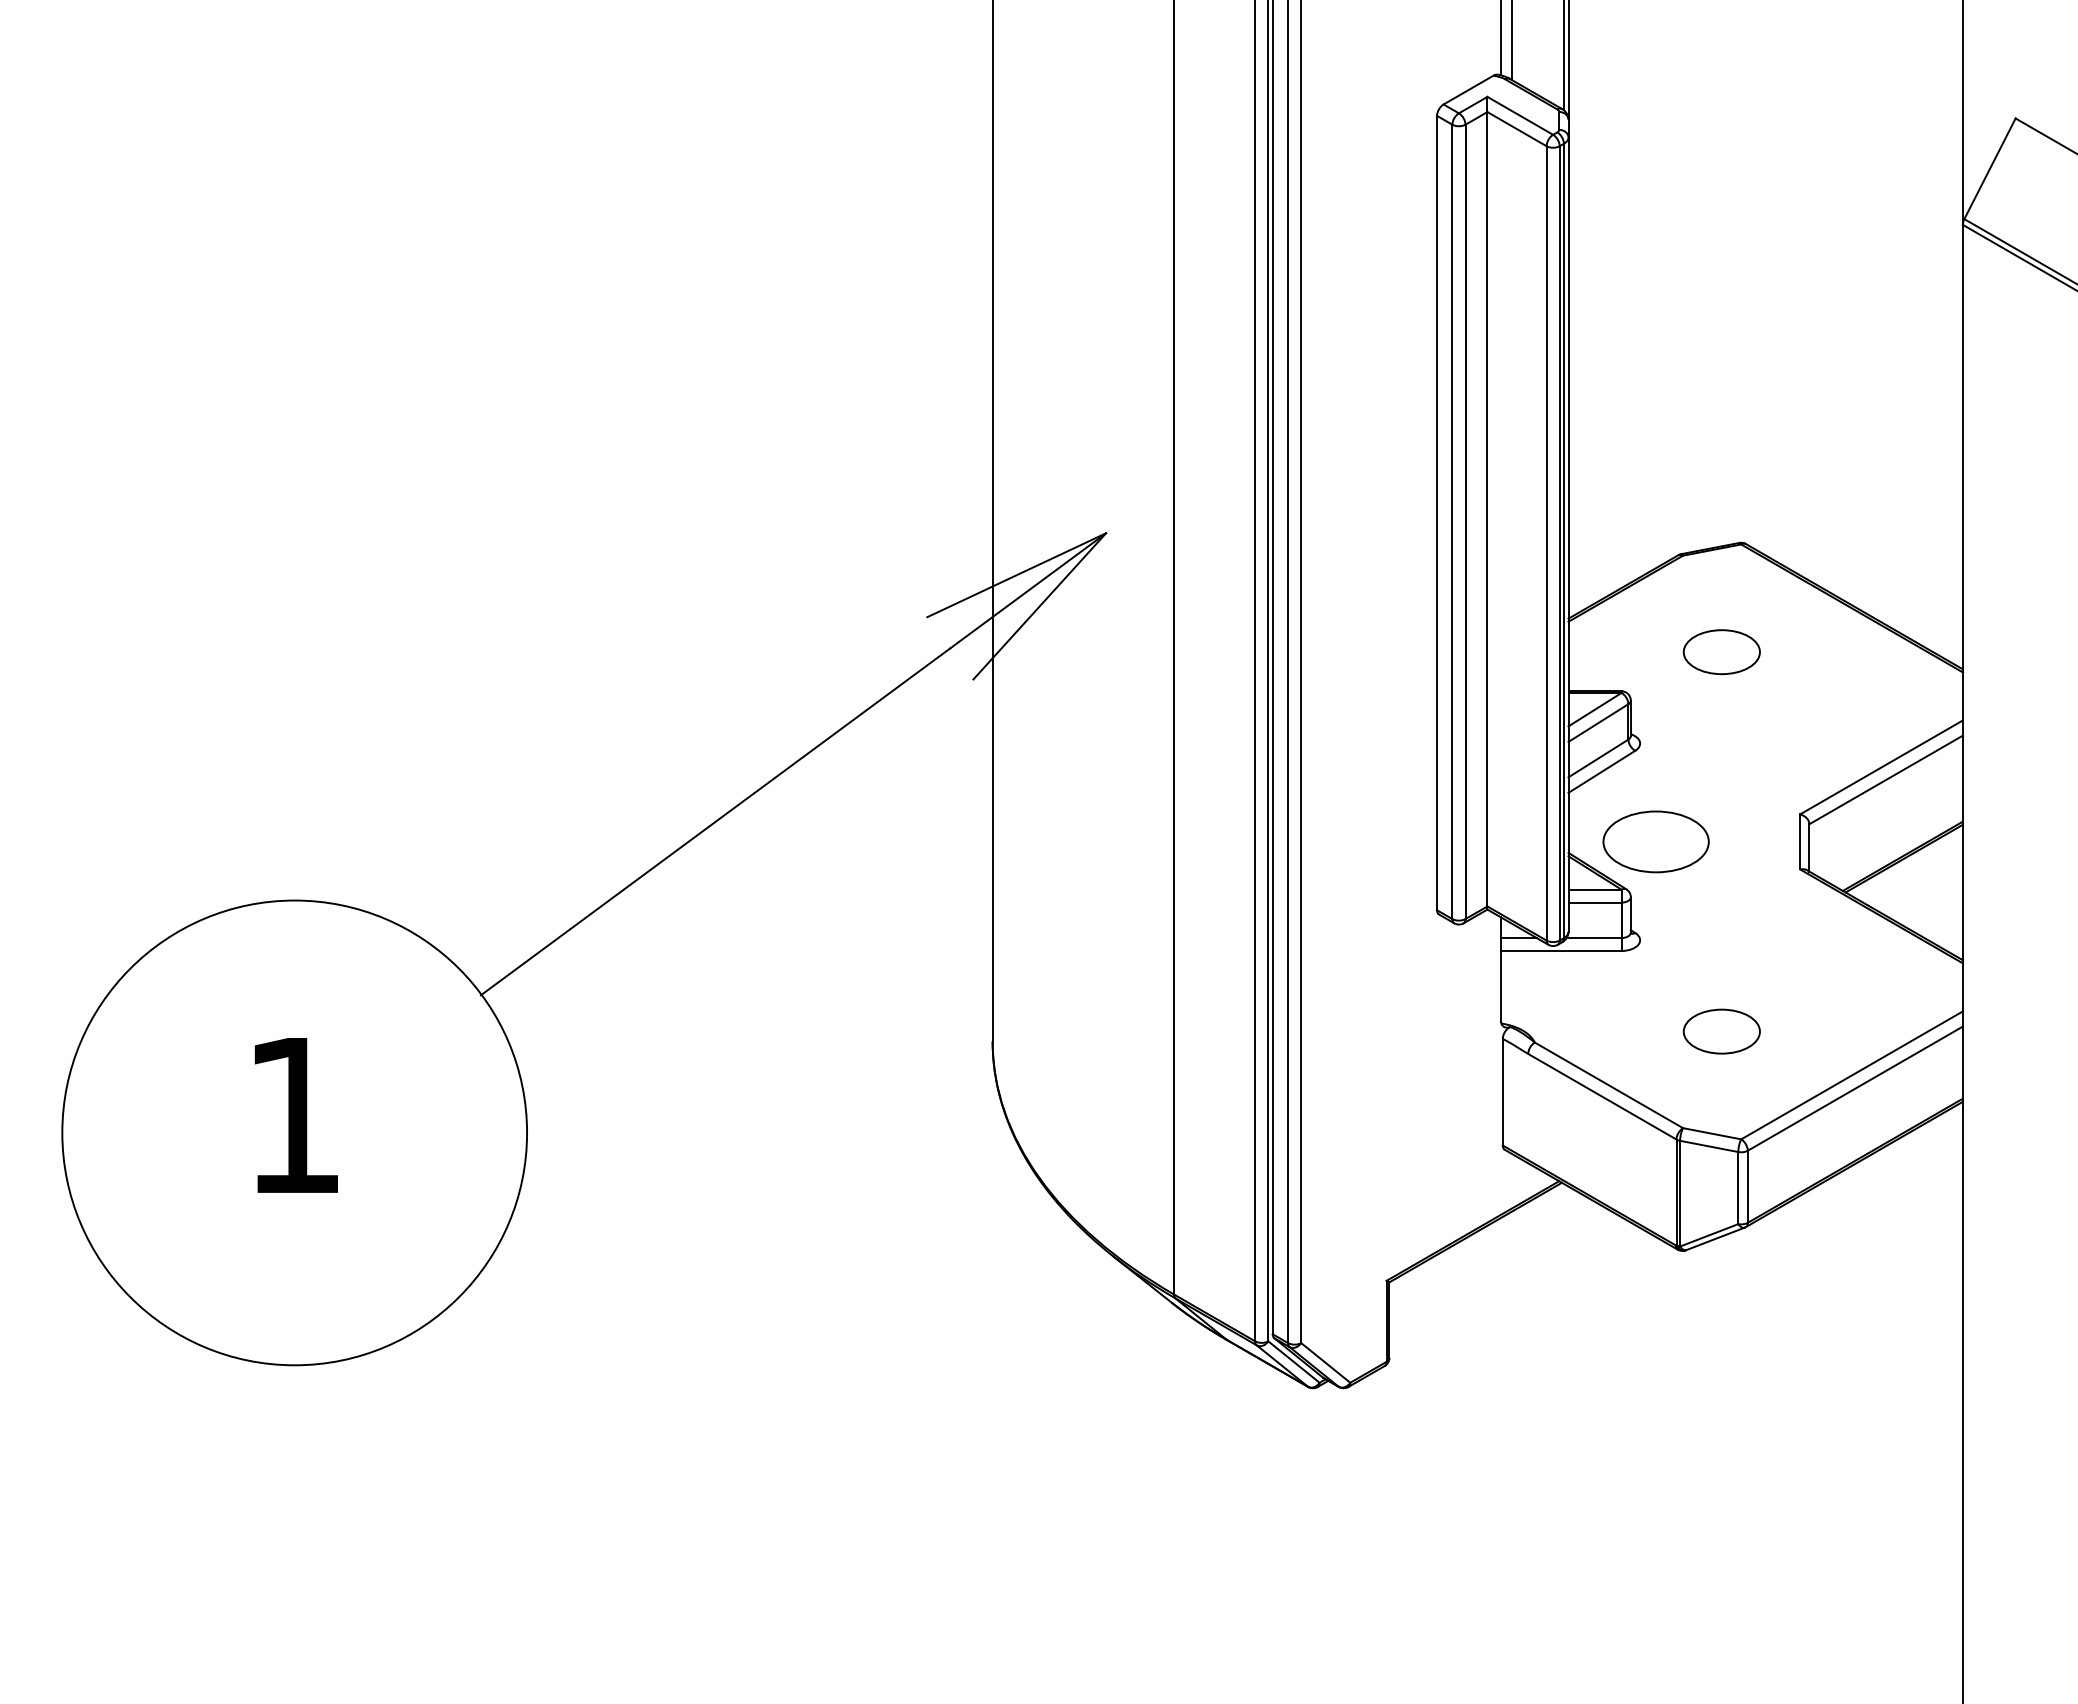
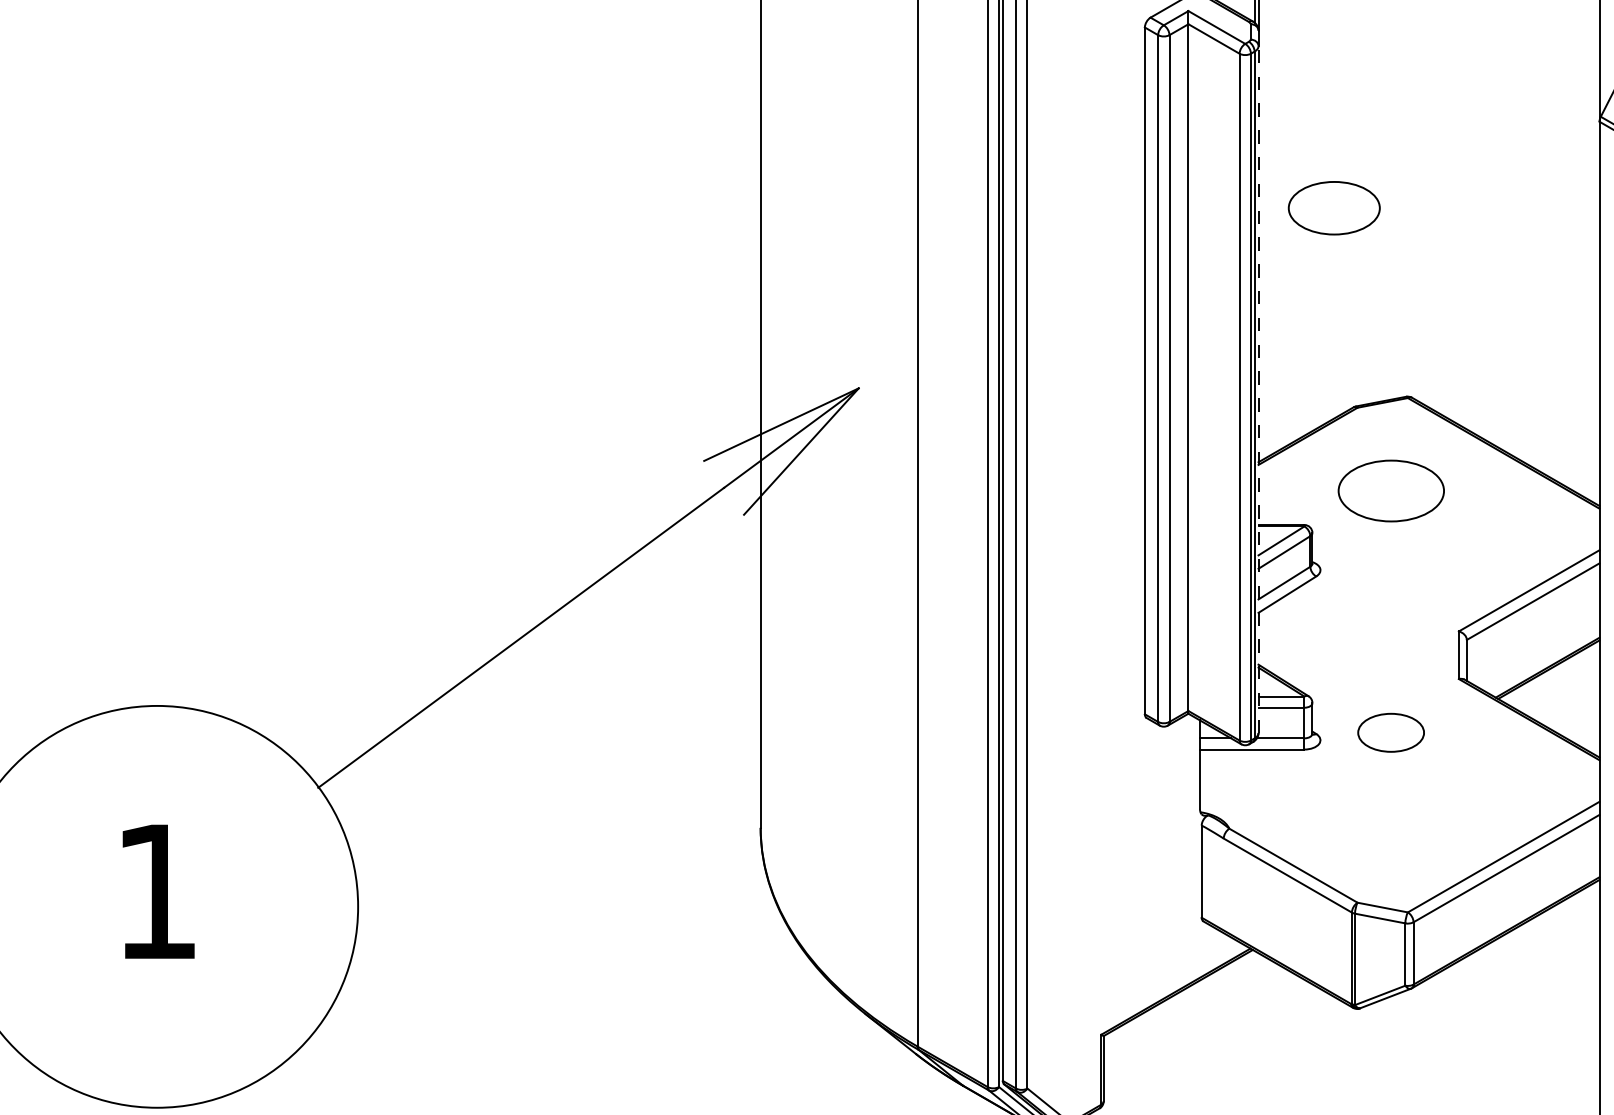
line: (1568, 534) -> (1258, 389), solid -> dashed
part: (1721, 652) -> (1390, 491), size x1.6
part: (1655, 841) -> (1333, 207), moved
part: (1721, 1031) -> (1390, 732), moved

